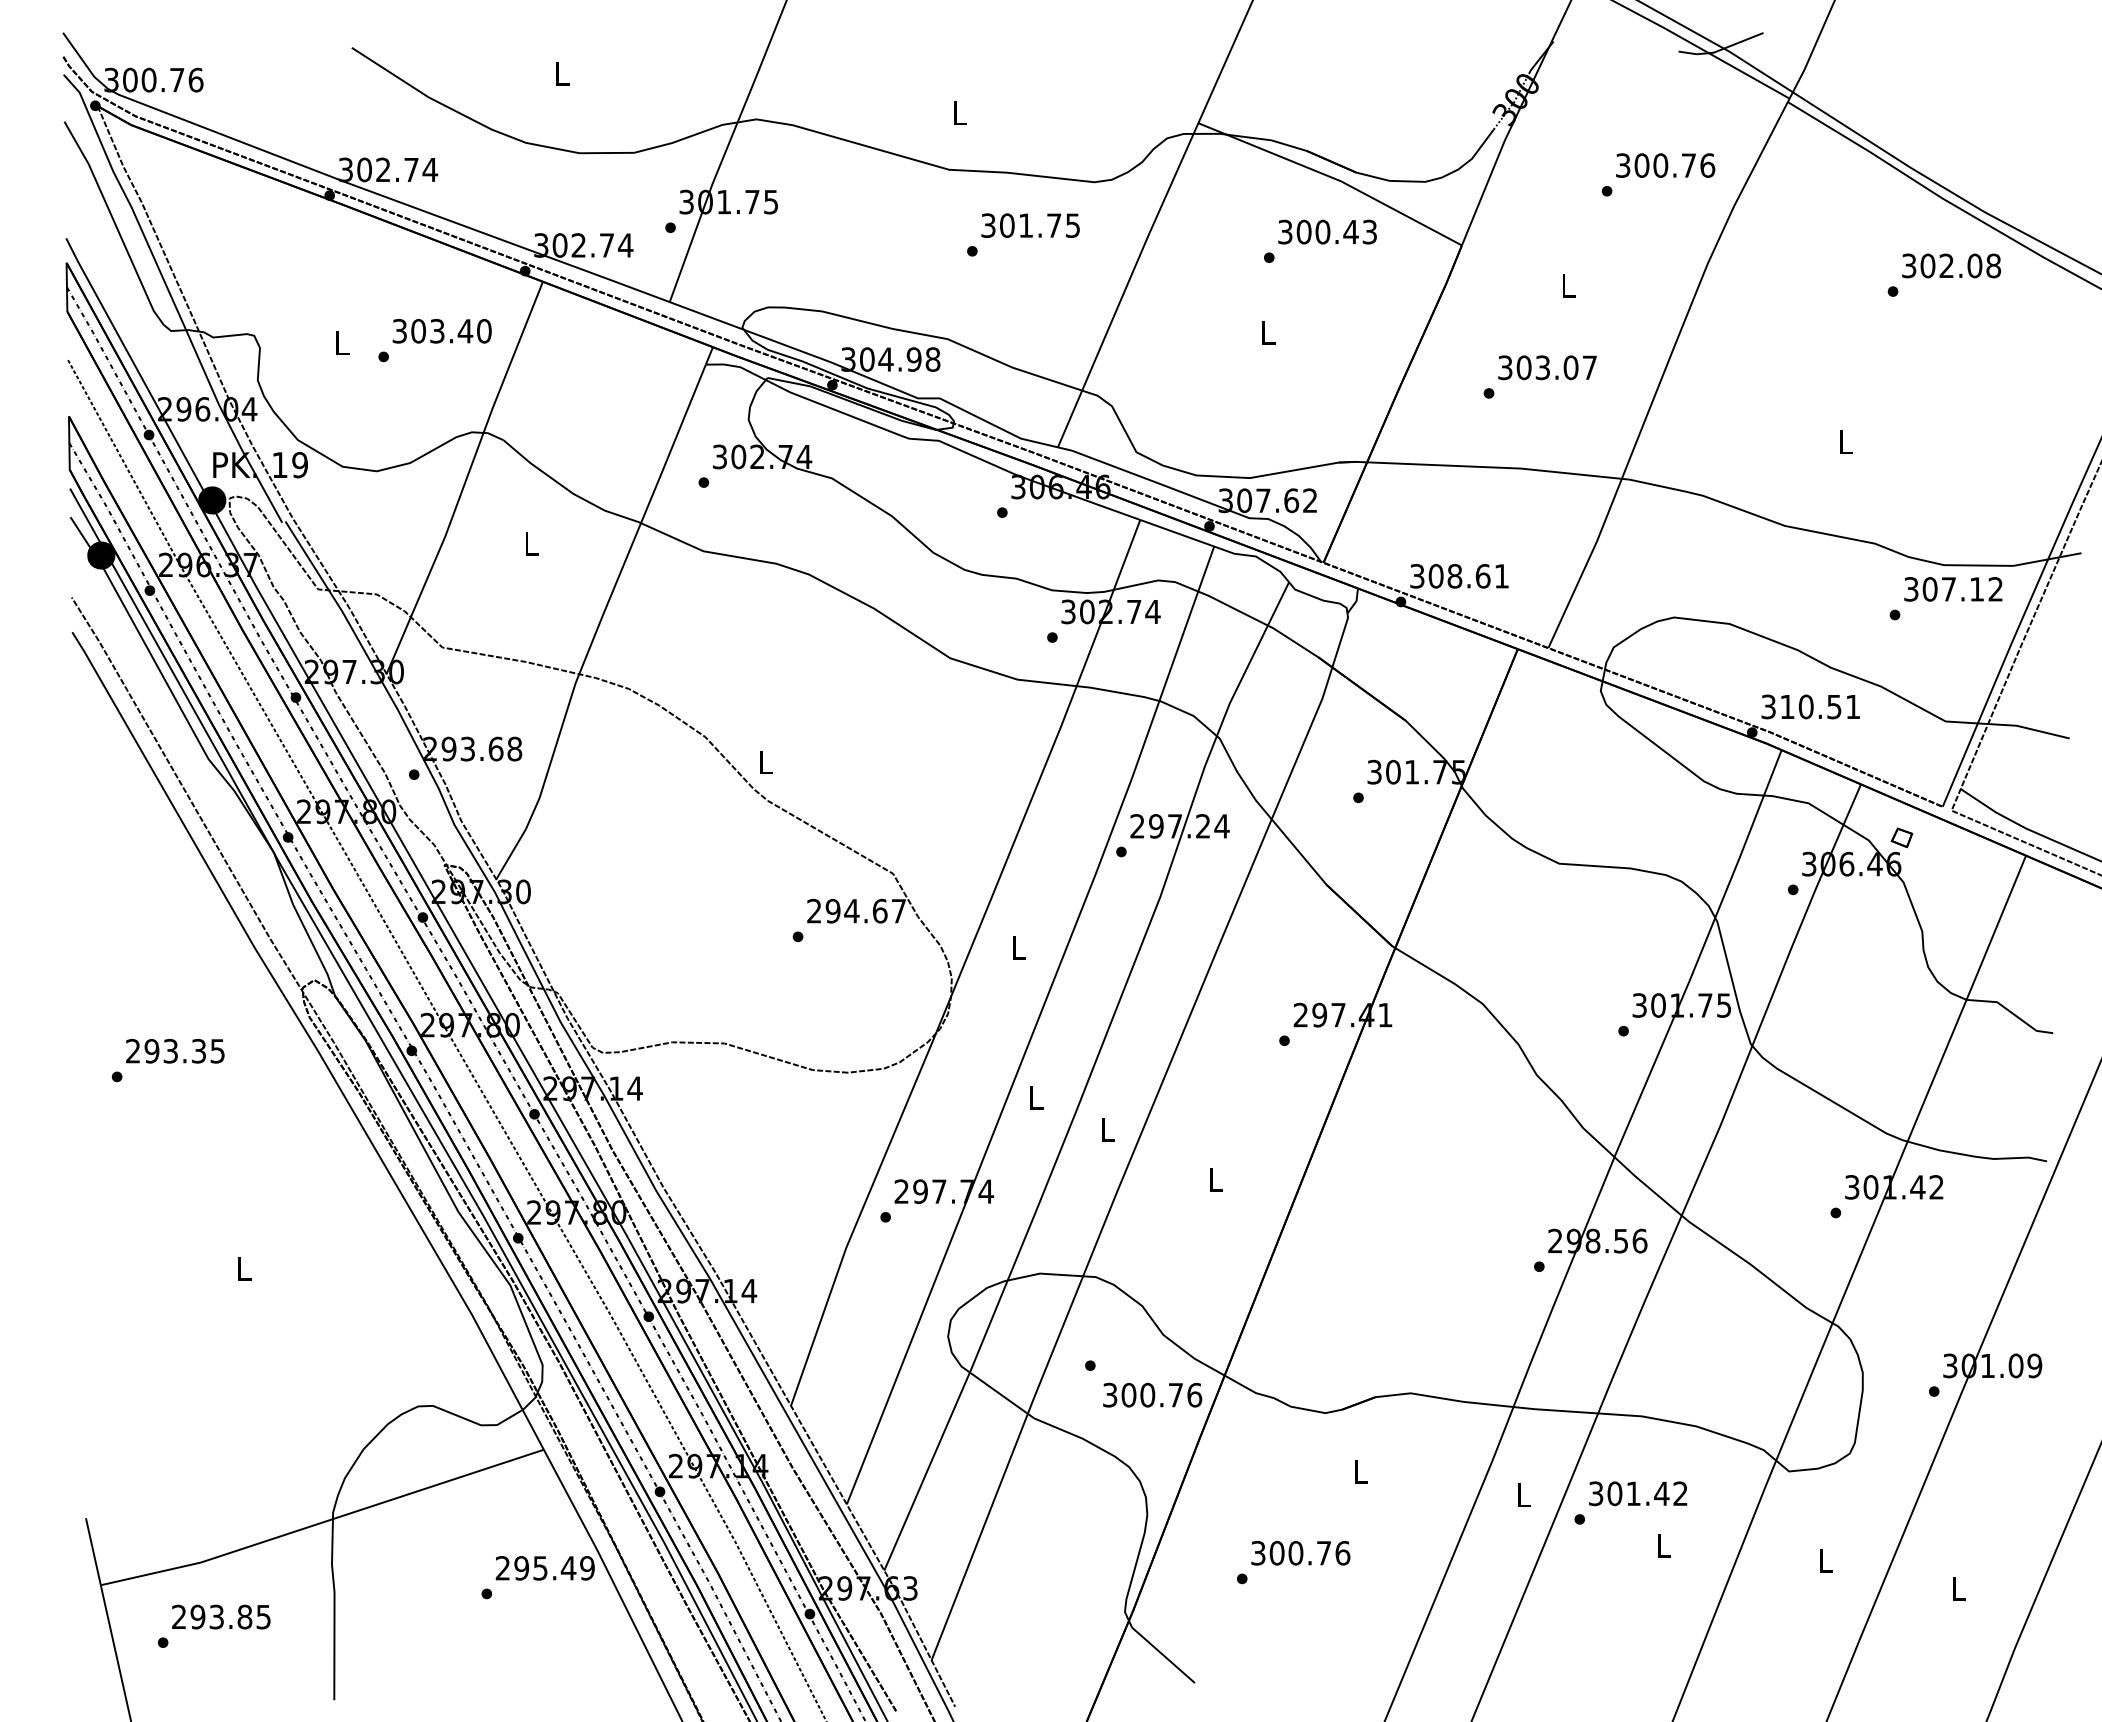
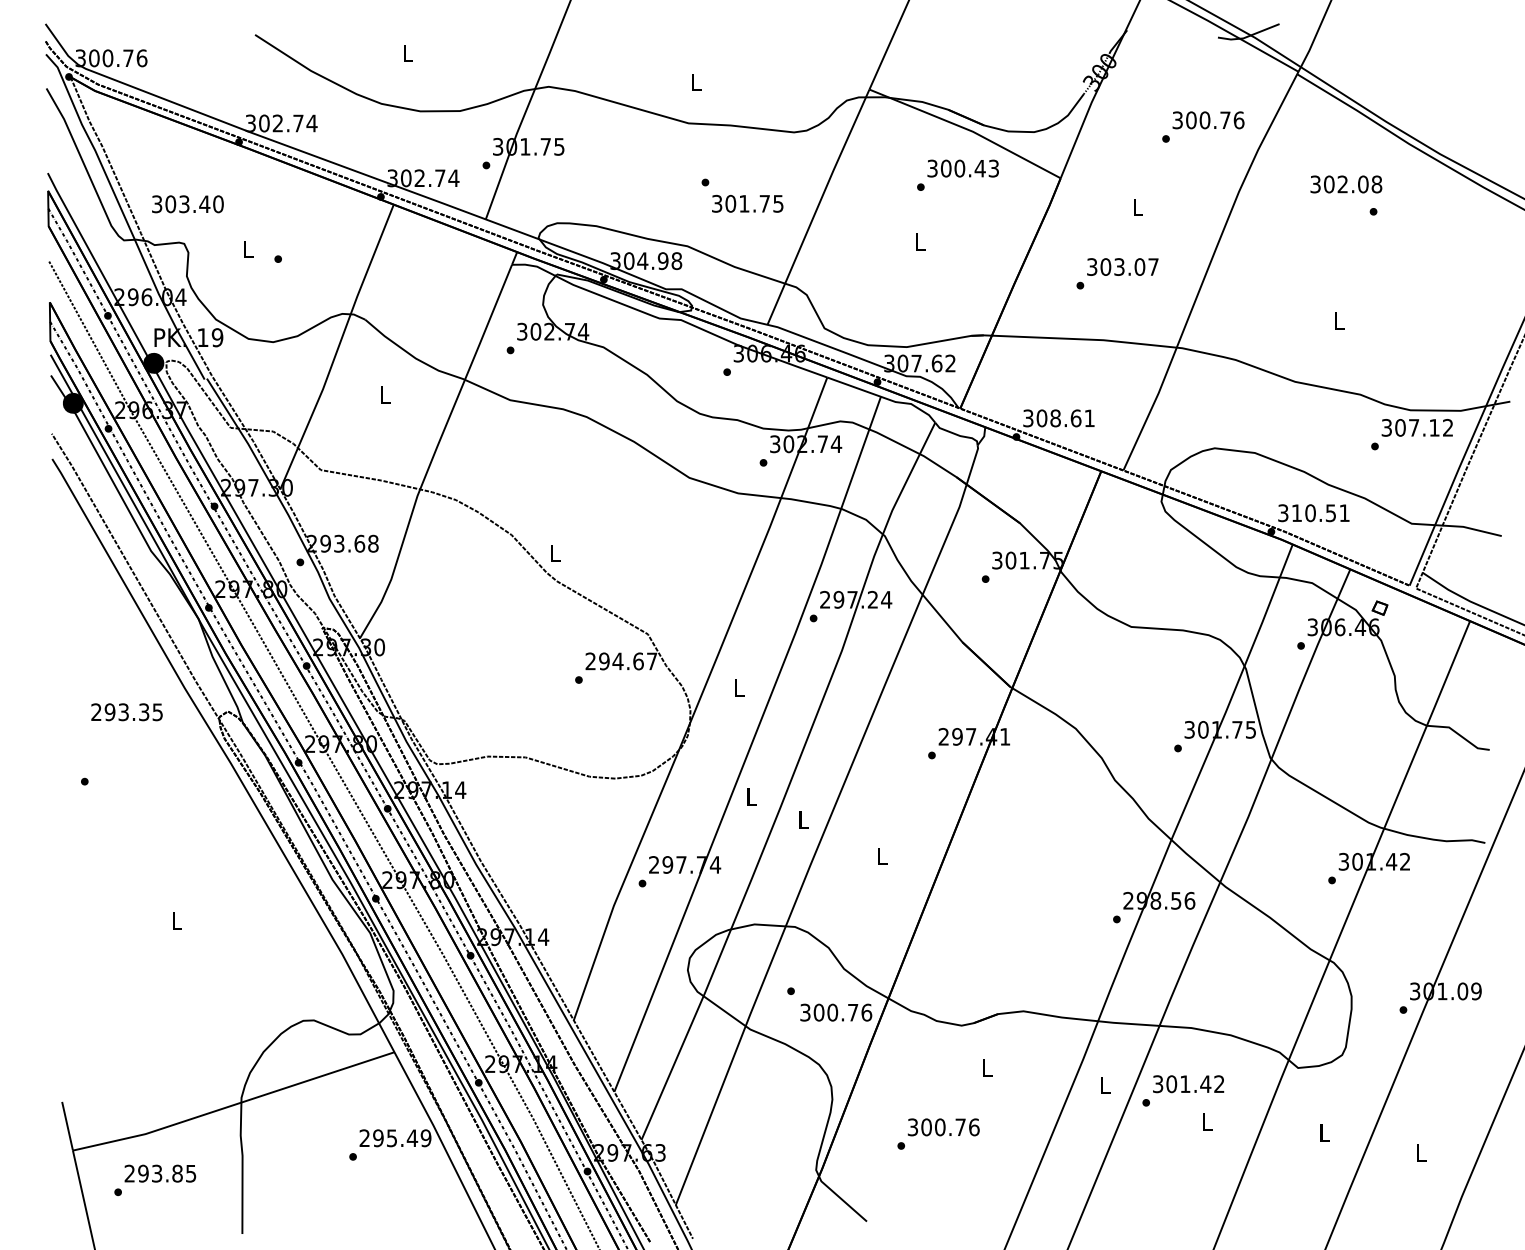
text: (1030, 225) -> (747, 203), moved
text: (1951, 265) -> (1346, 184), moved
text: (441, 331) -> (187, 204), moved
text: (175, 1051) -> (127, 712), moved

